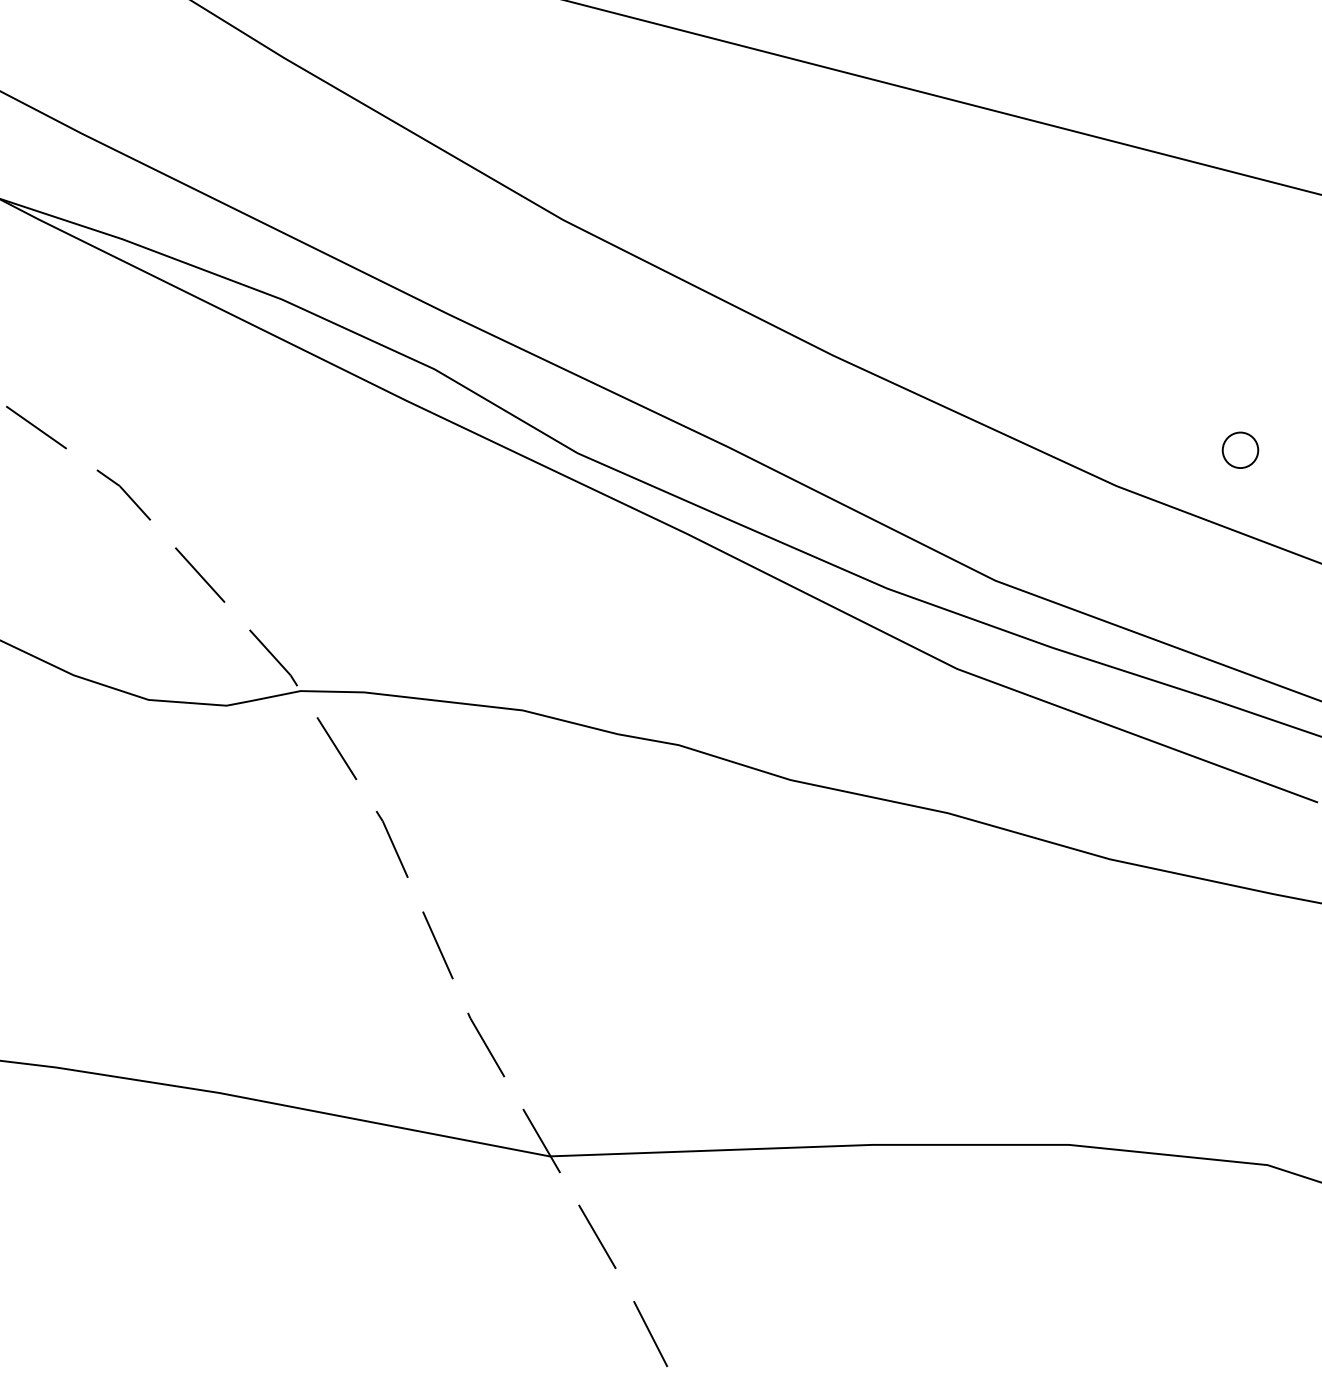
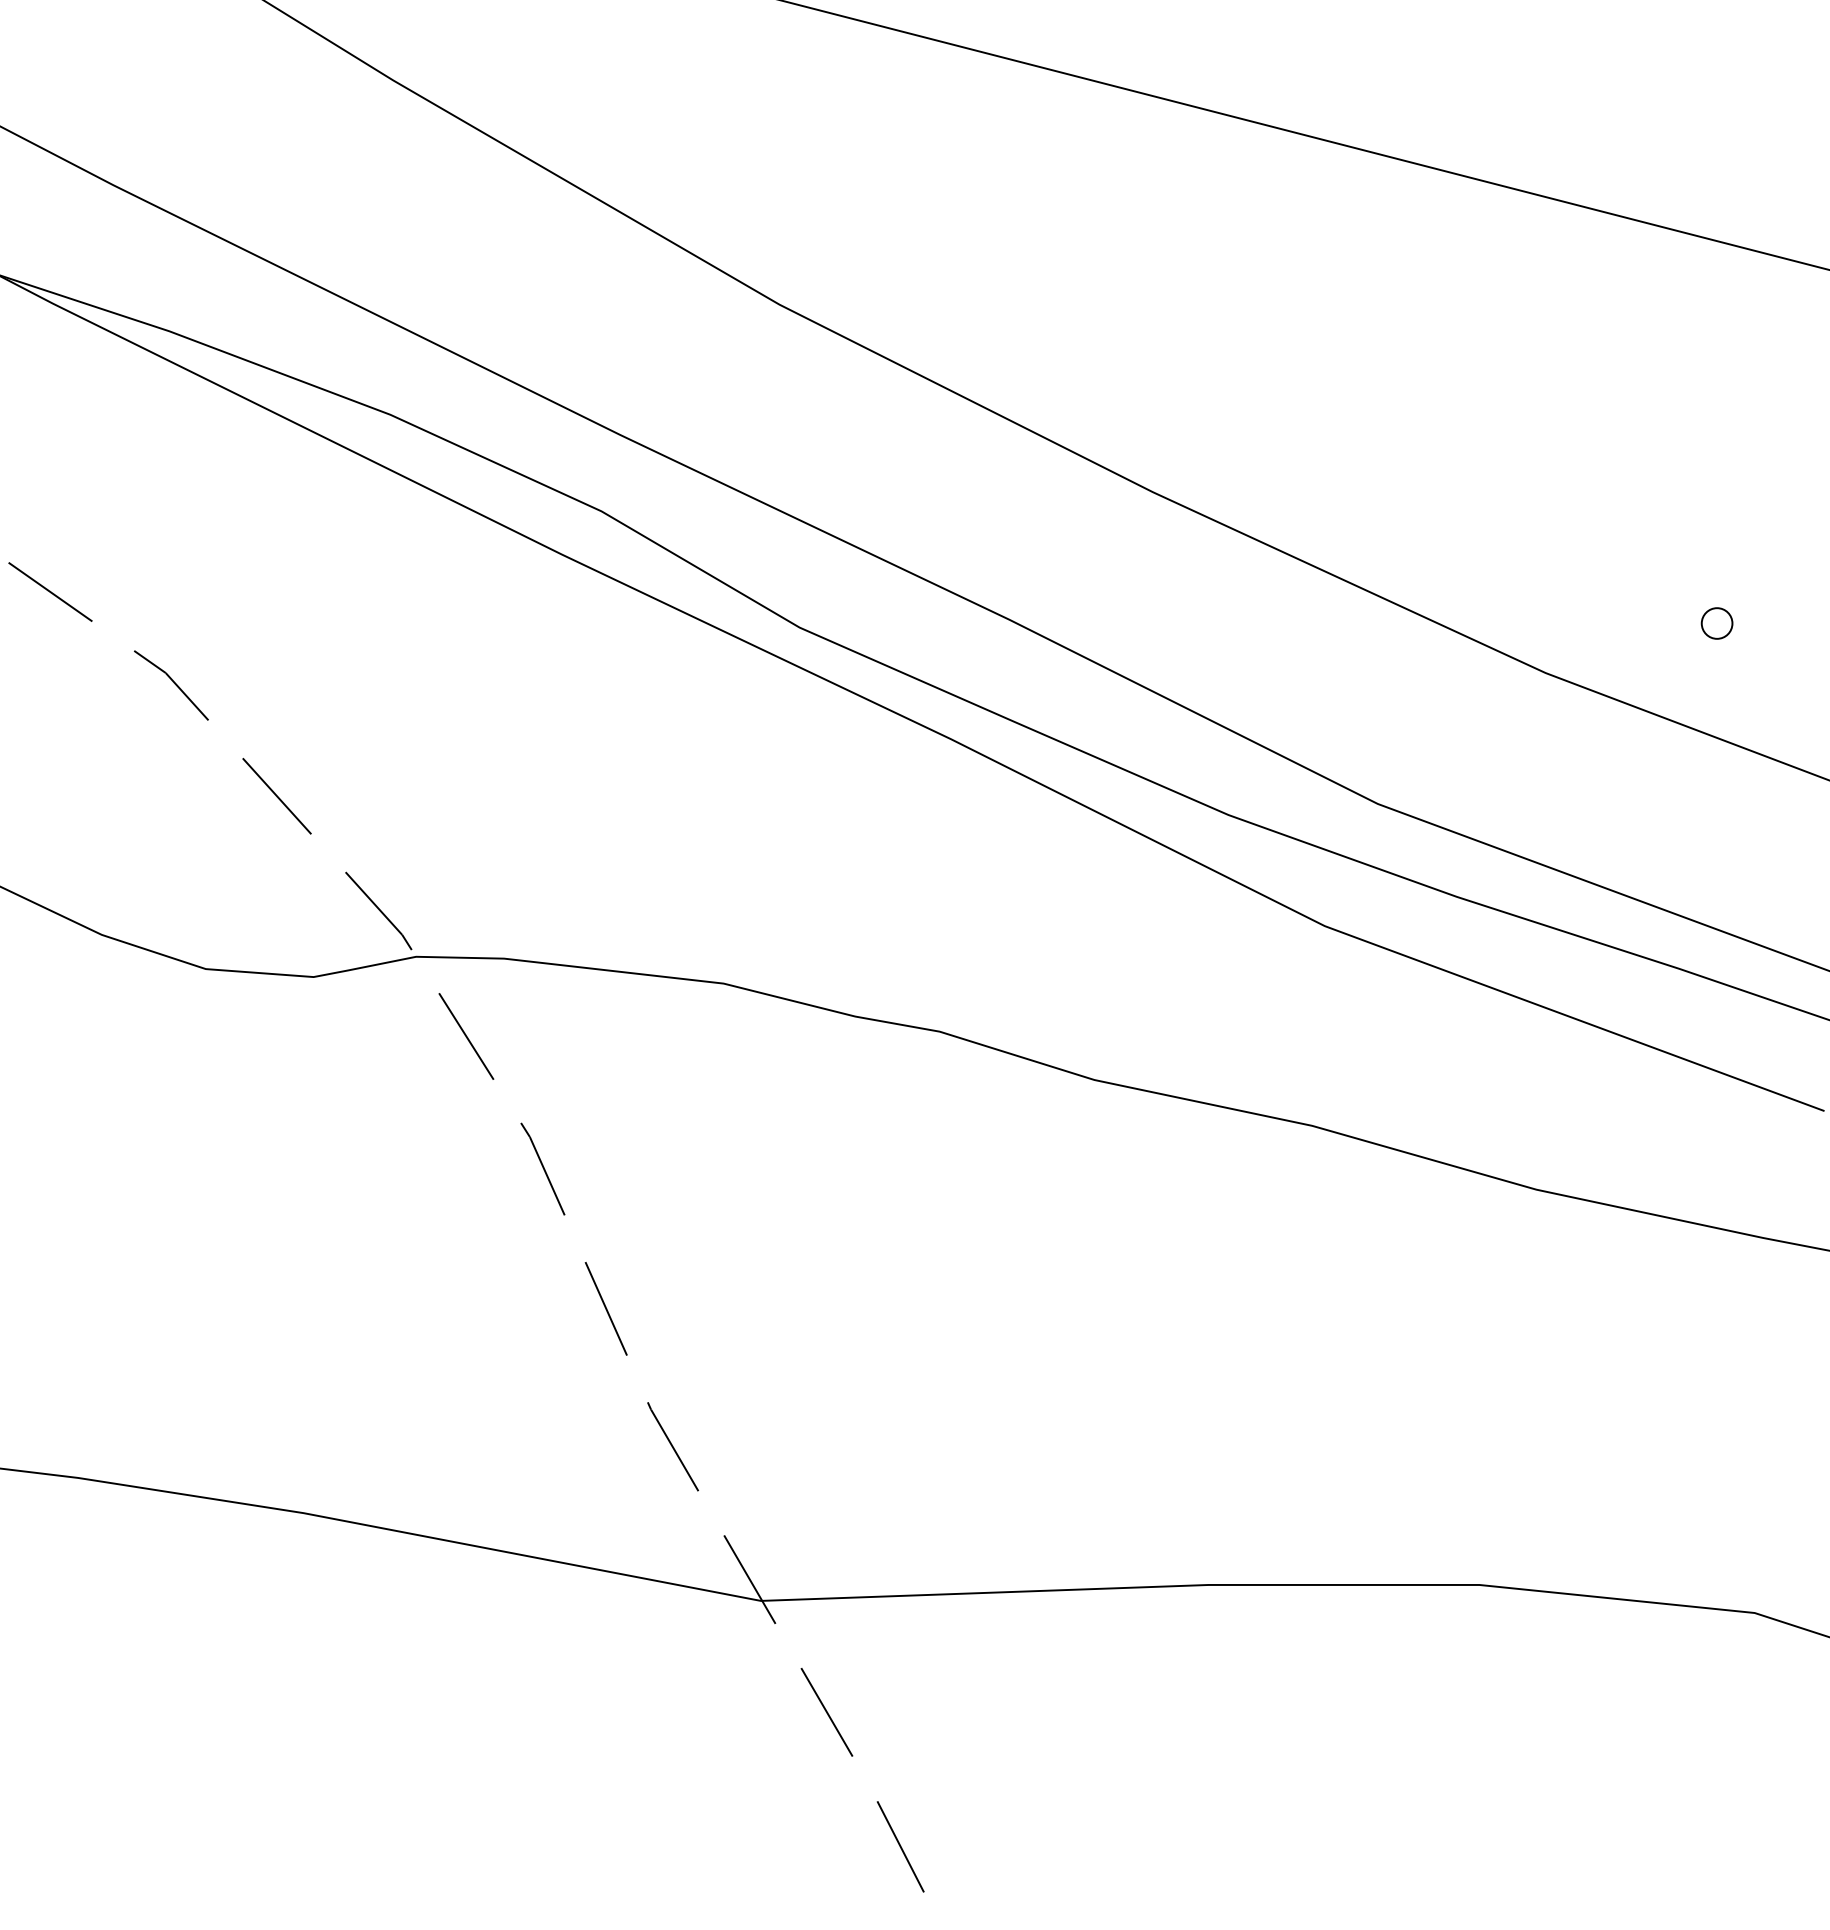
part: (1240, 450) -> (1716, 623), size x0.62

